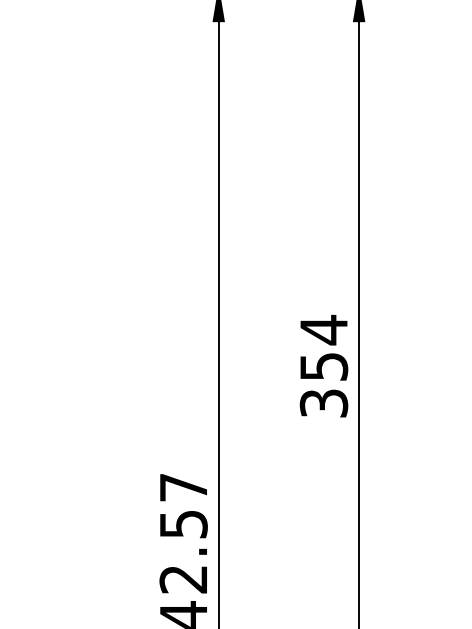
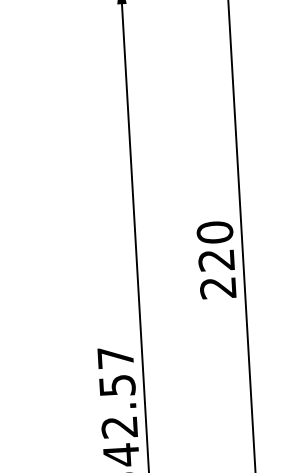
text: (323, 365) -> (216, 259), 354 -> 220

